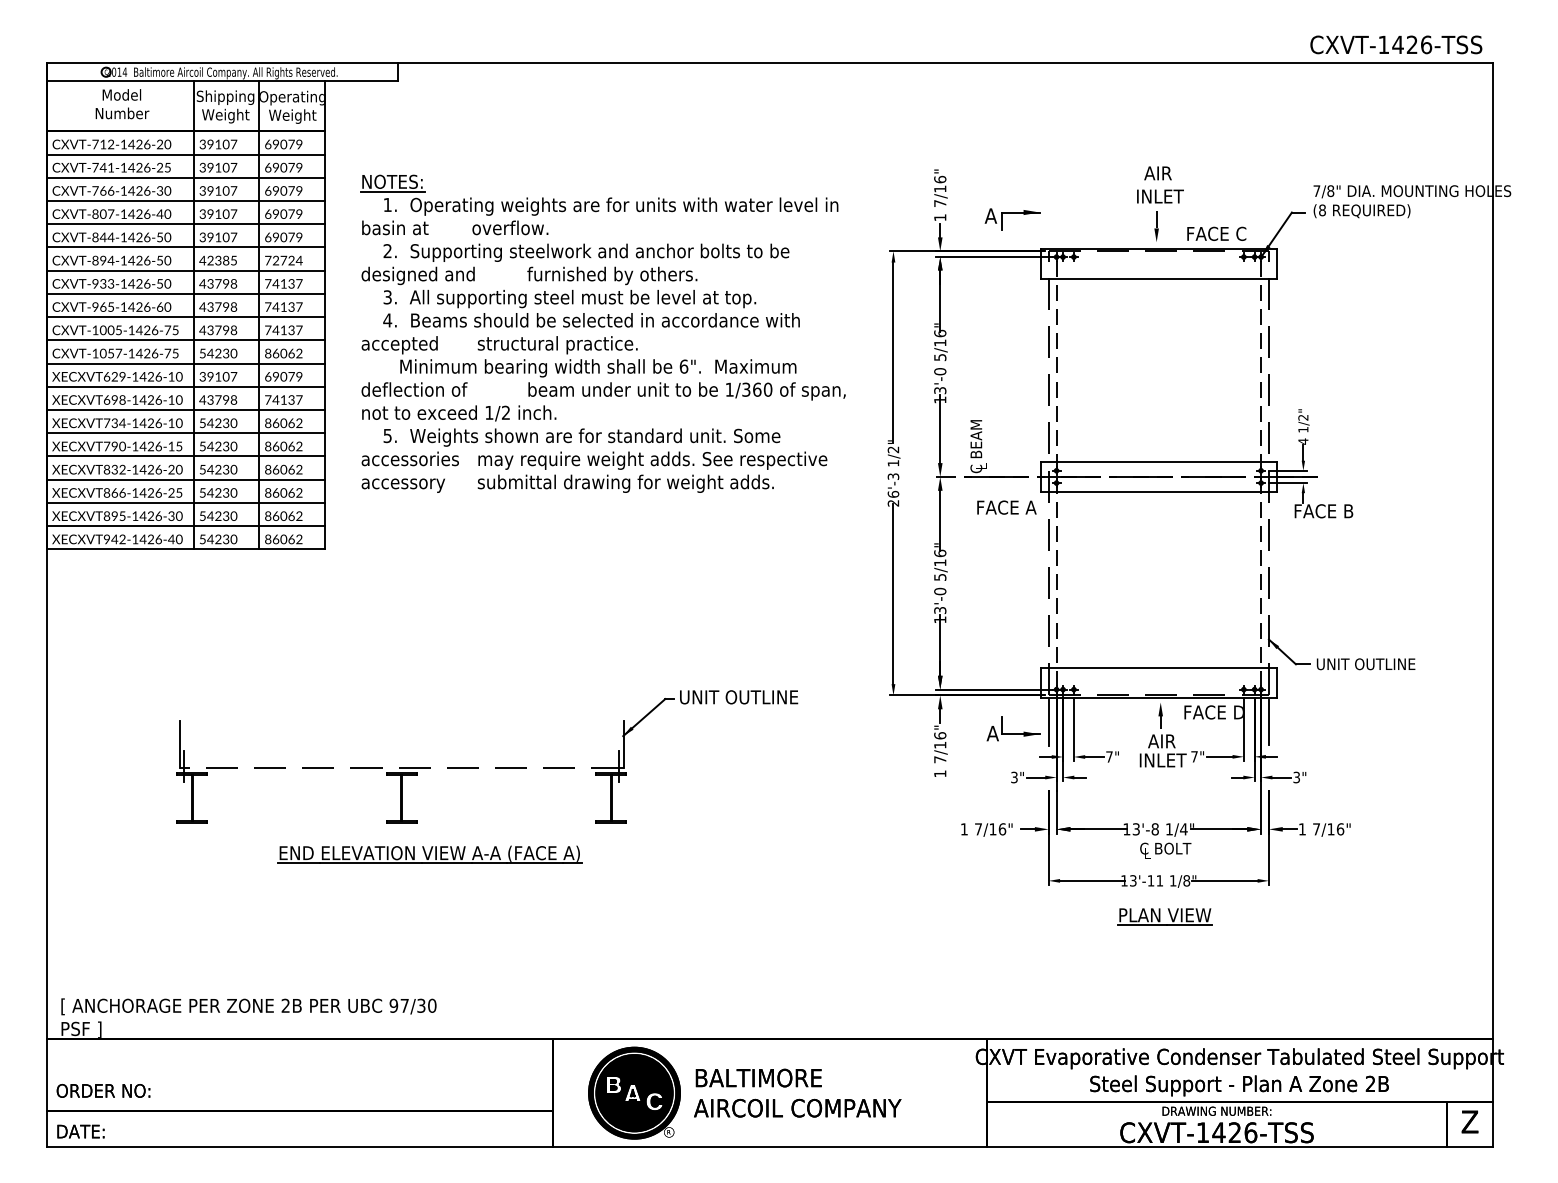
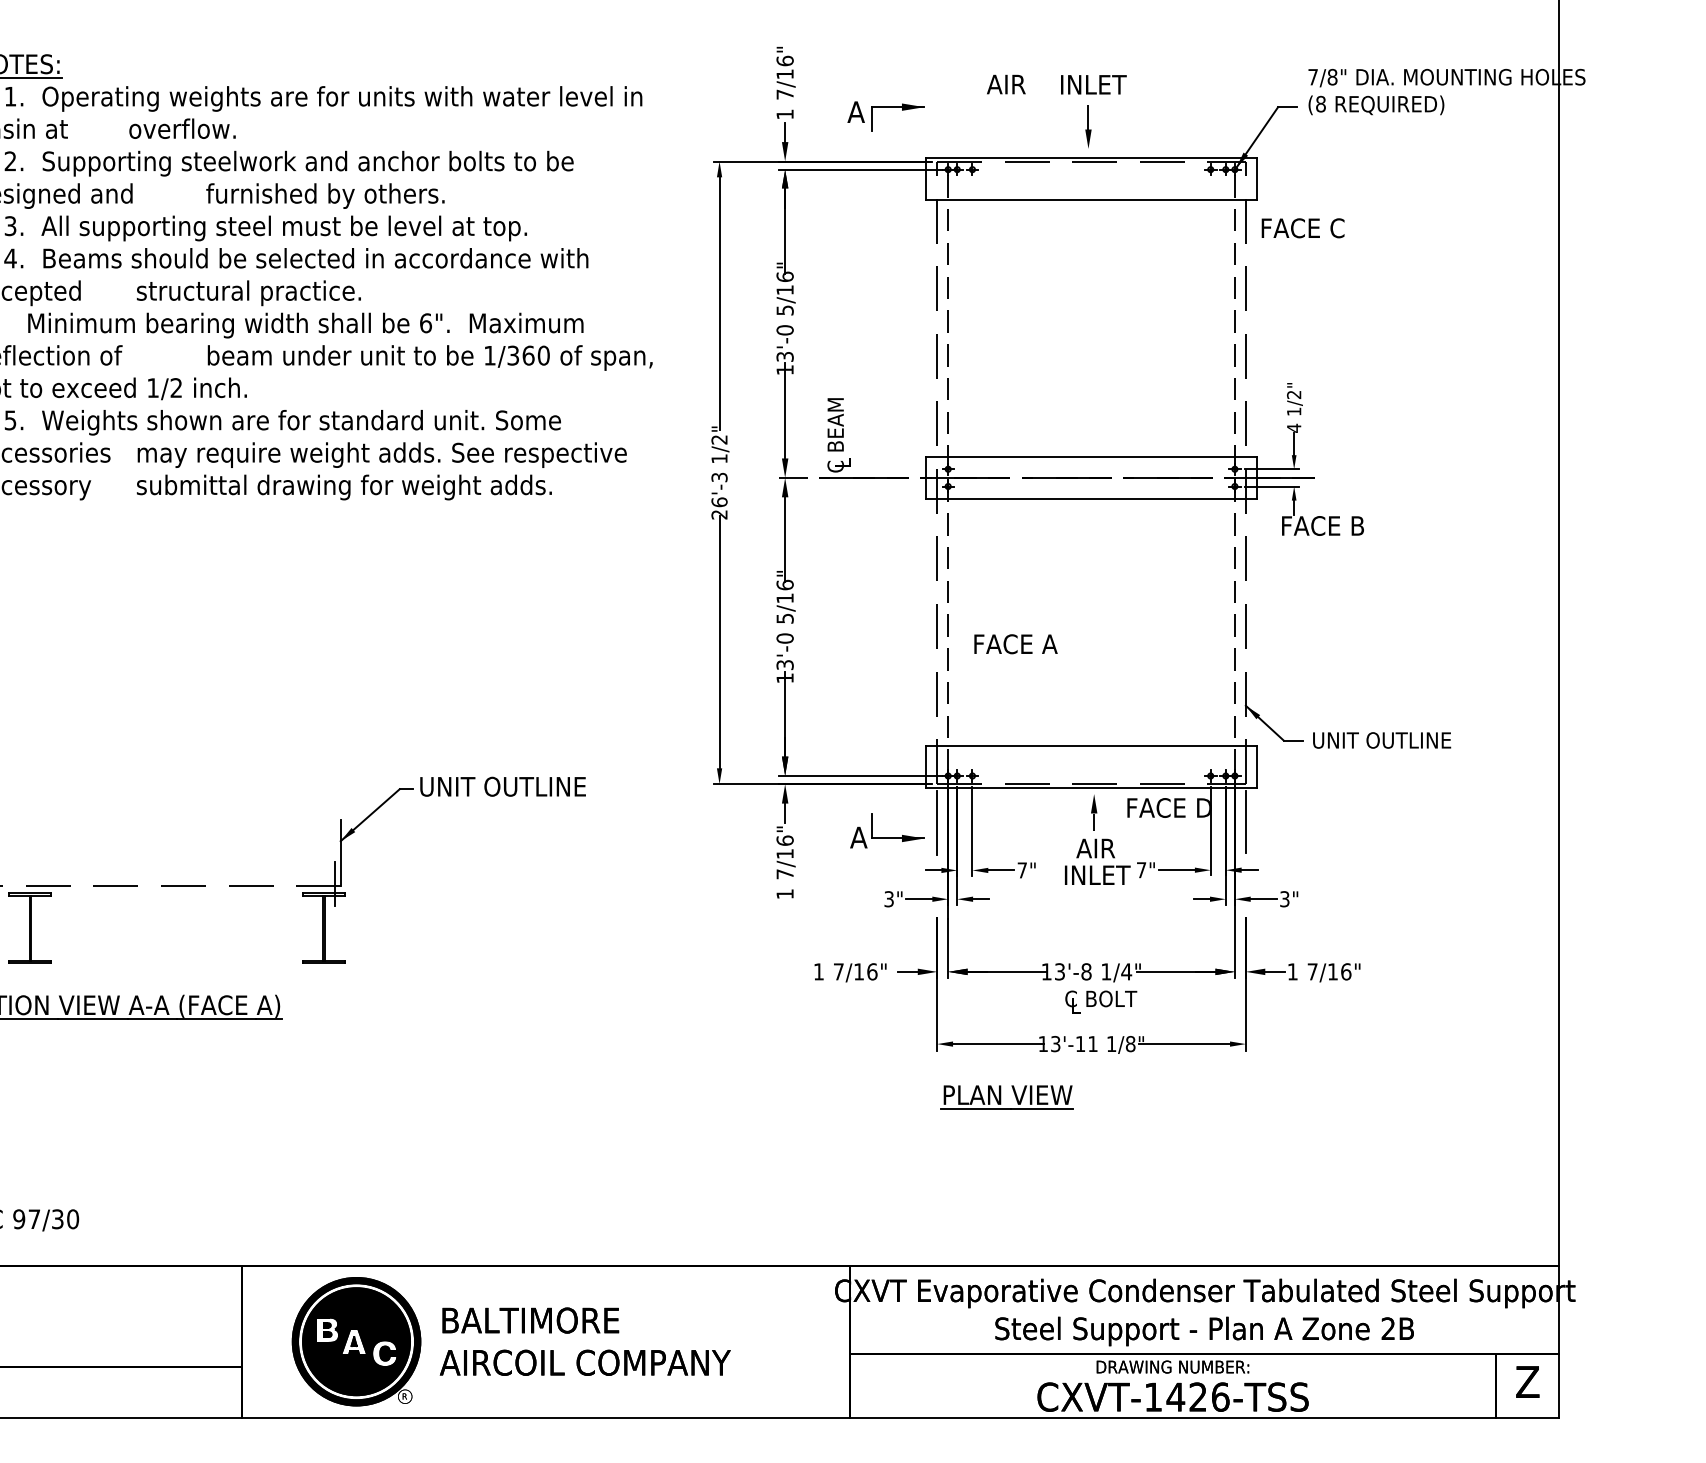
text: (1157, 173) -> (1005, 84), moved
text: (1216, 233) -> (1302, 227), moved
text: (1006, 507) -> (1015, 644), moved
part: (1164, 916) -> (1006, 1096), moved

